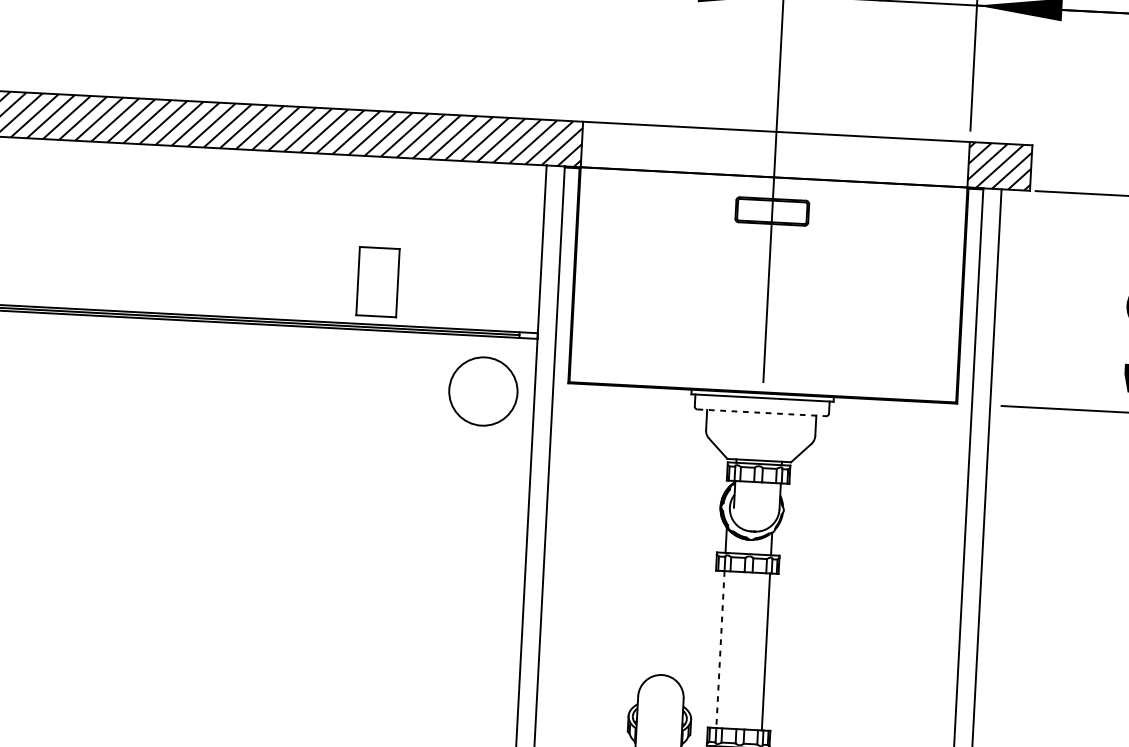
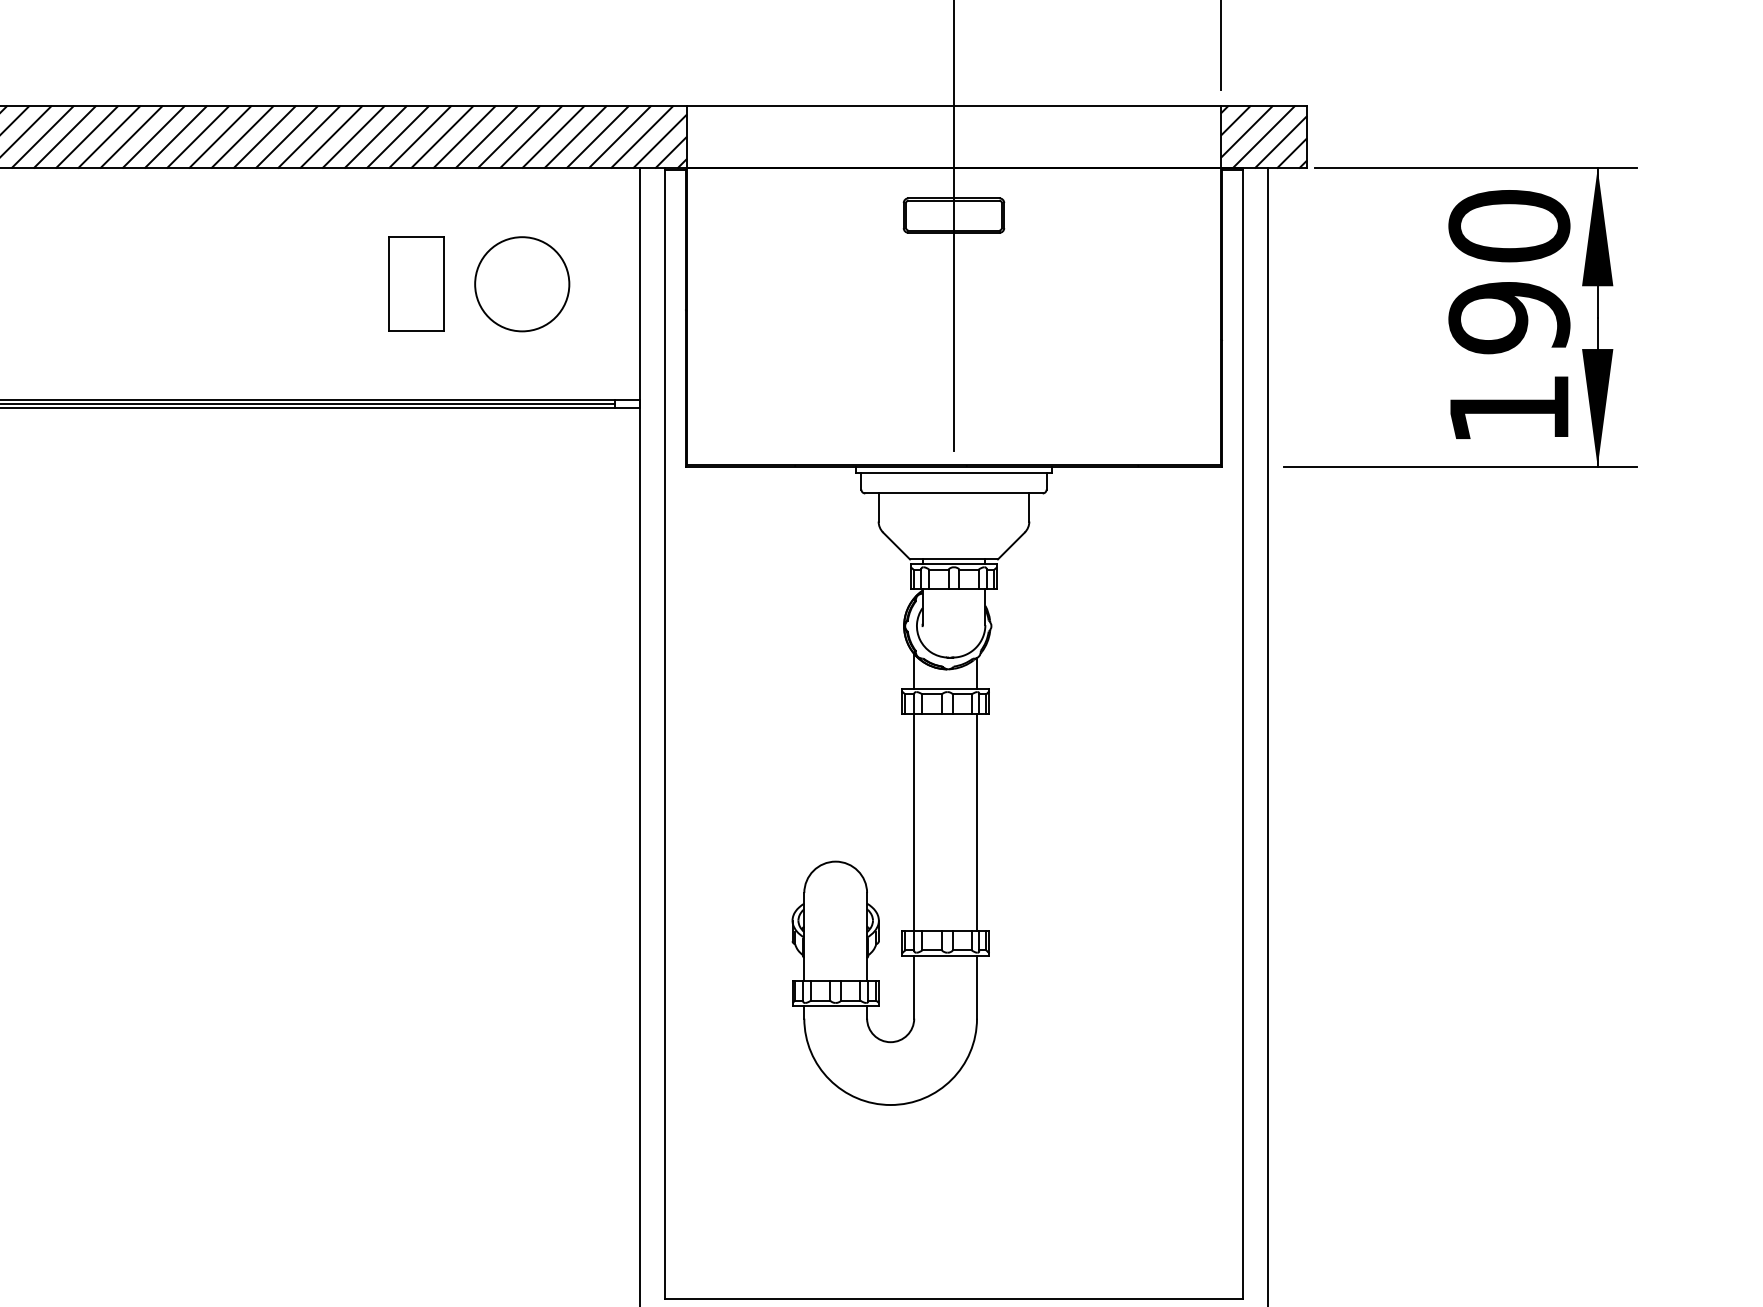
part: (378, 281) -> (416, 283), moved
circle: (483, 391) -> (522, 284), moved
line: (761, 412) -> (953, 493), dashed -> solid
line: (720, 649) -> (914, 822), dashed -> solid

